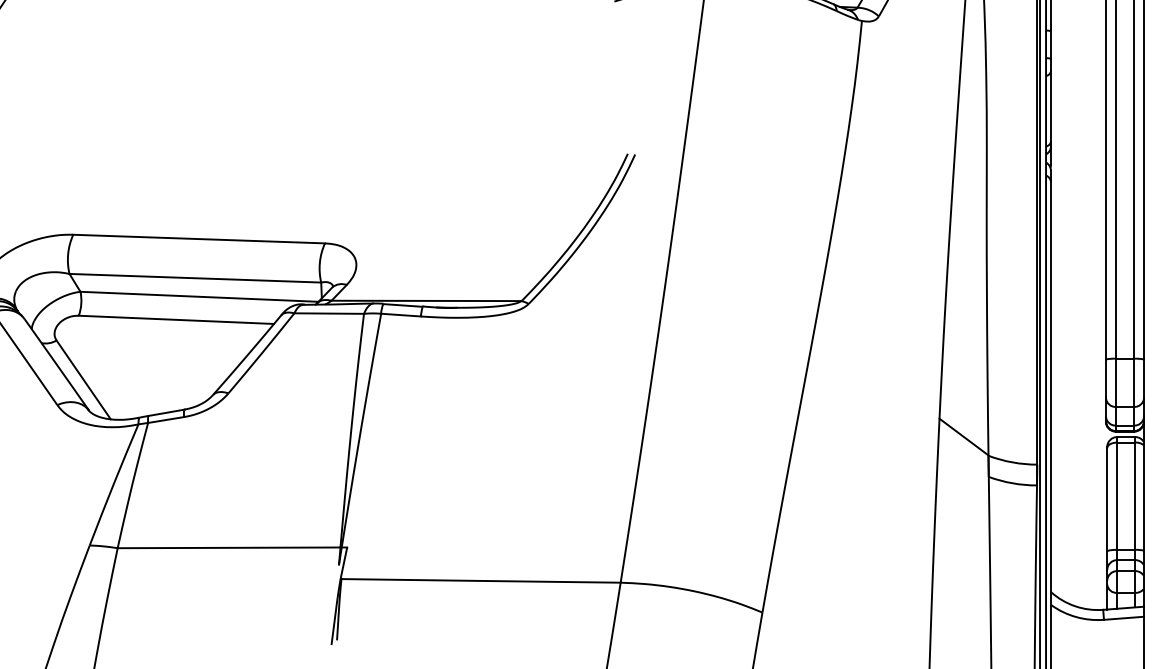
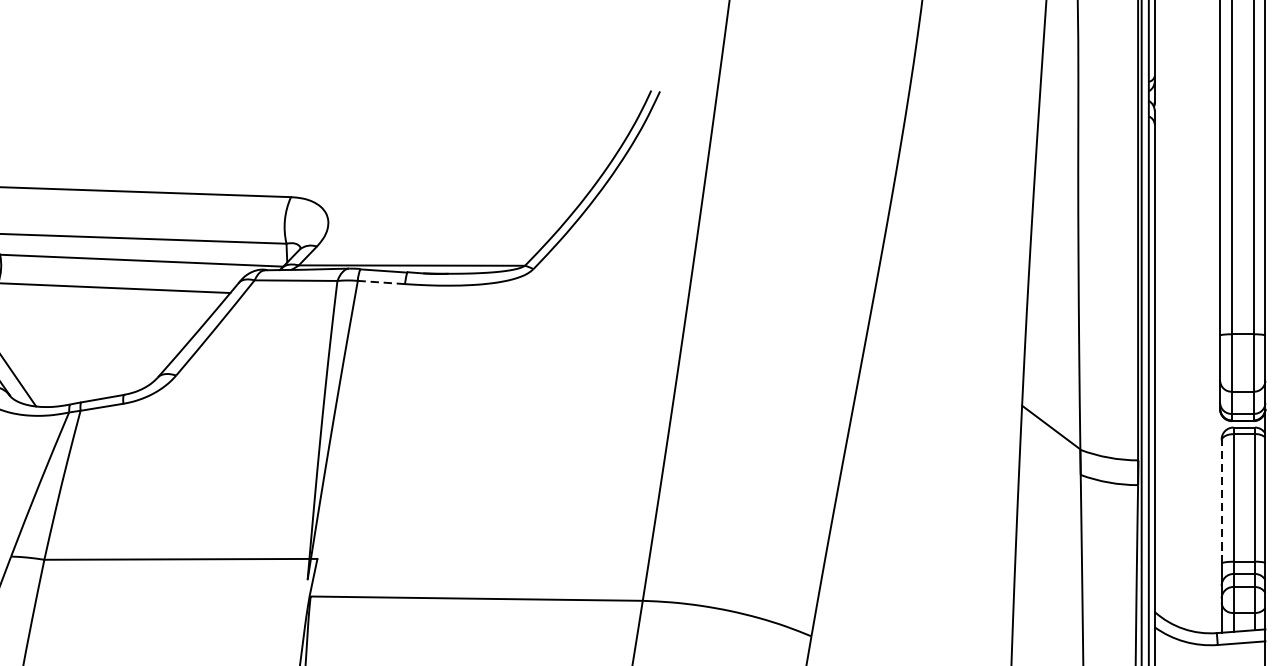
line: (401, 315) -> (382, 282), solid -> dashed
line: (1107, 499) -> (1221, 501), solid -> dashed

